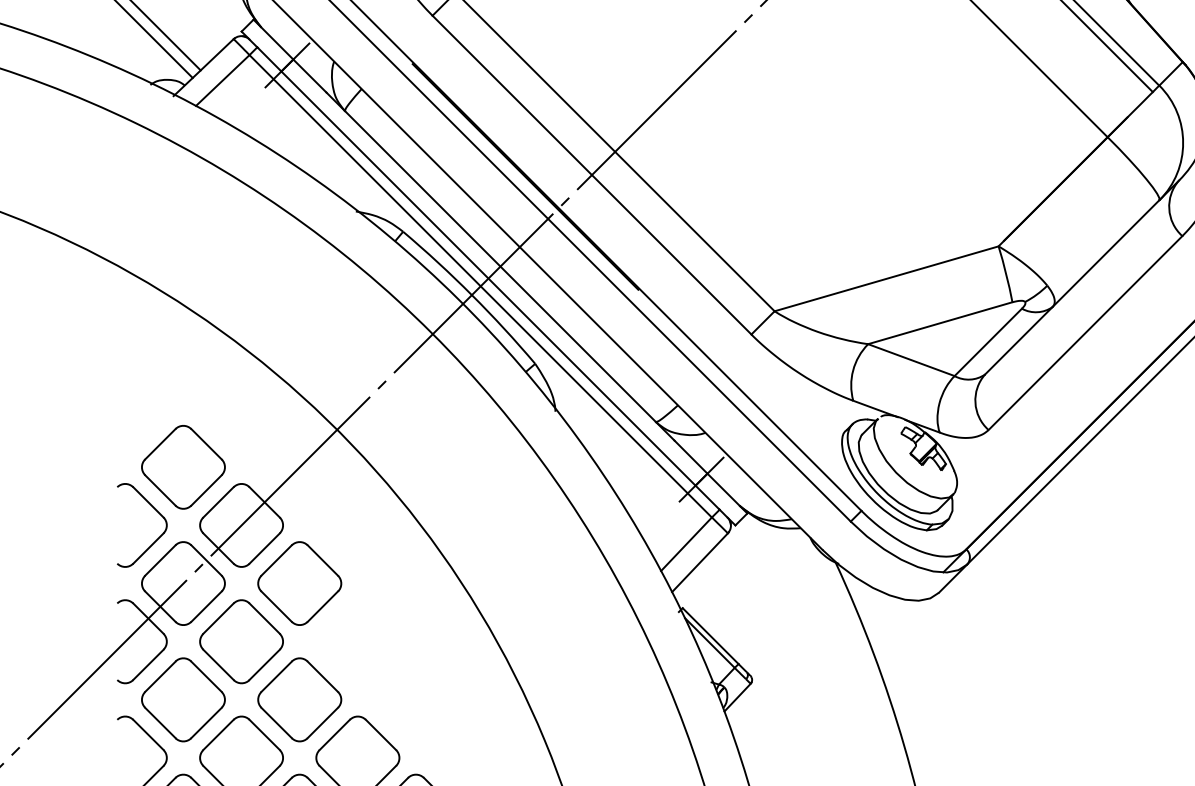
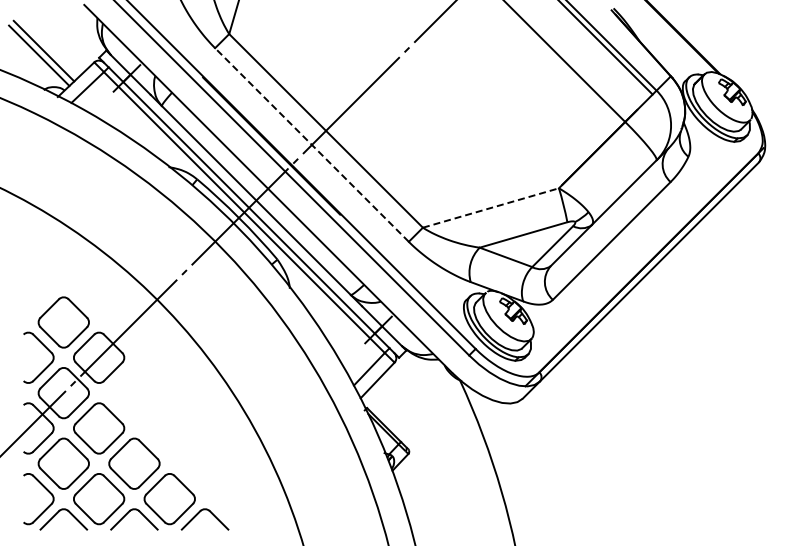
line: (591, 175) -> (311, 145), solid -> dashed
line: (885, 279) -> (490, 208), solid -> dashed
part: (299, 584) -> (134, 393), removed

